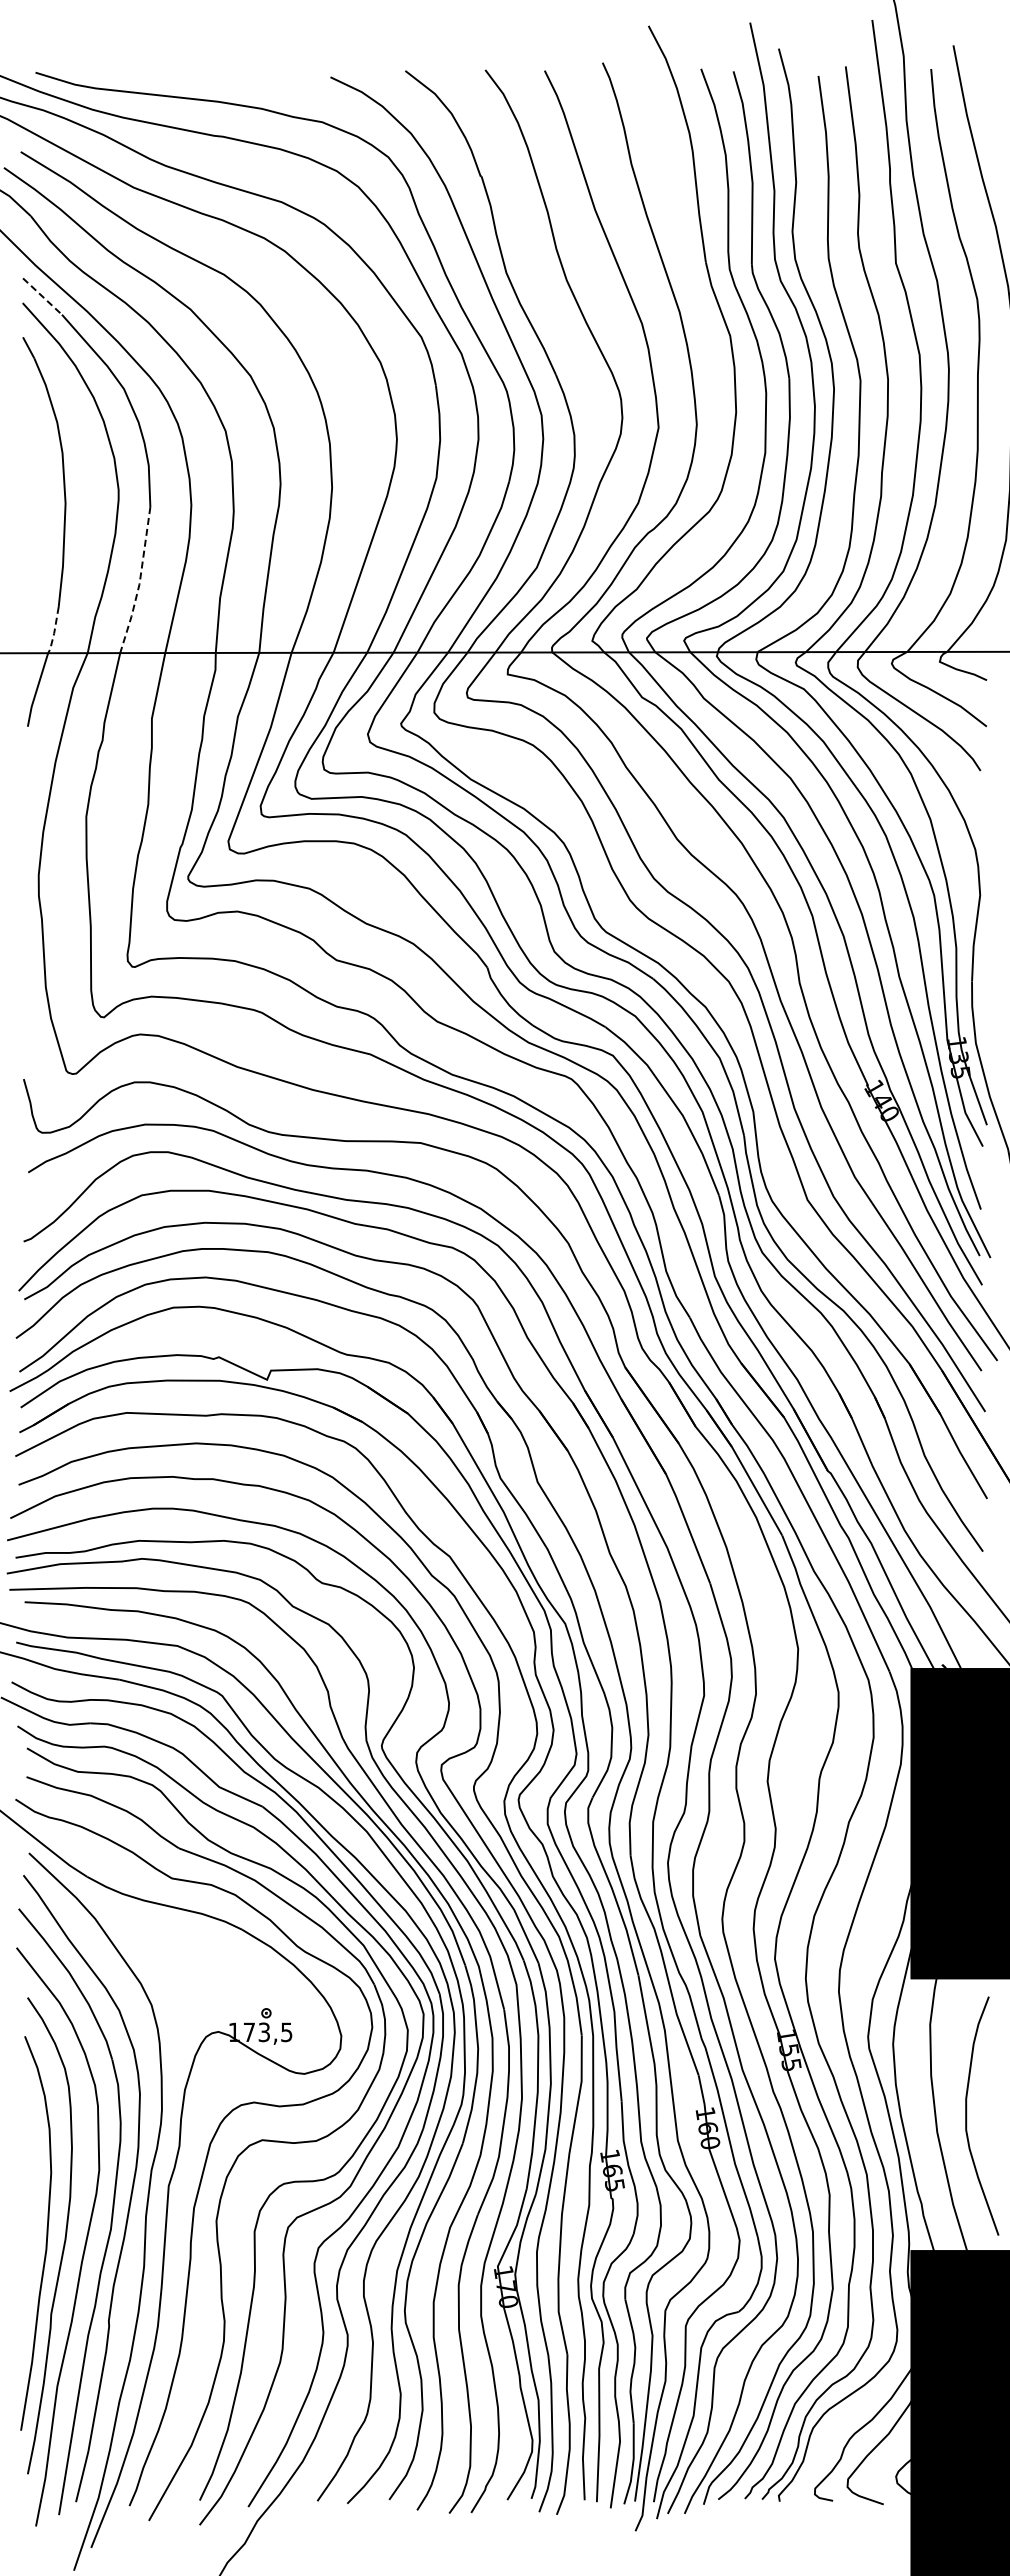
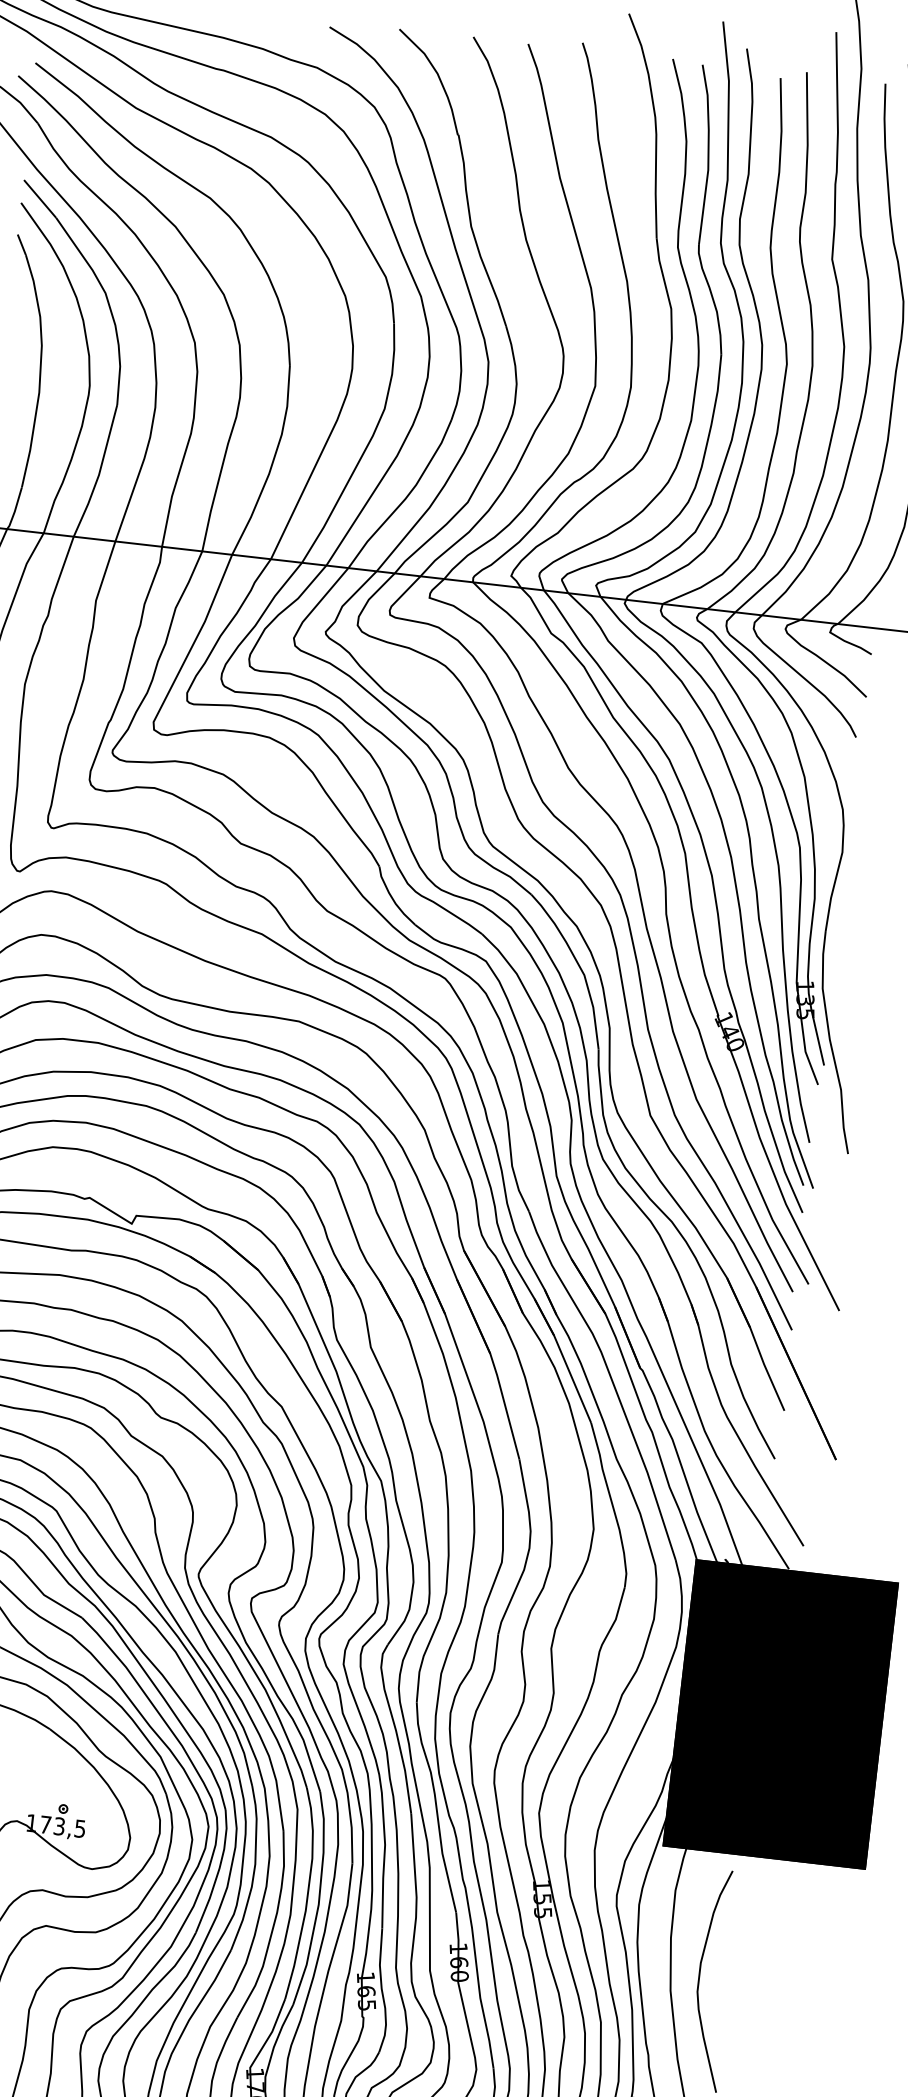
line: (42, 296) -> (40, 198), dashed -> solid
line: (139, 583) -> (99, 474), dashed -> solid
line: (54, 631) -> (15, 509), dashed -> solid

